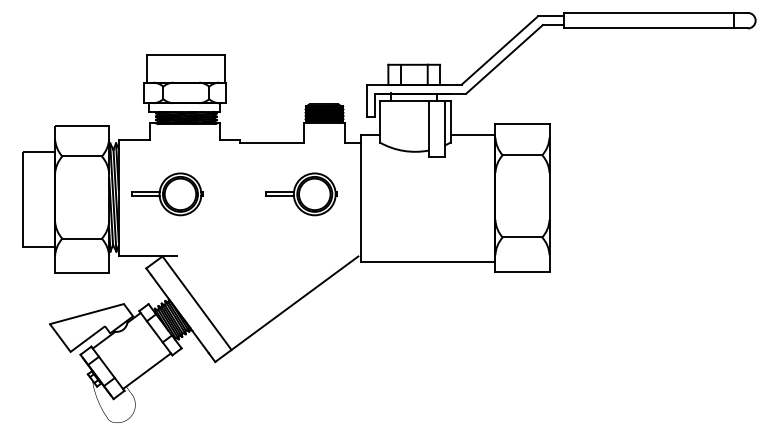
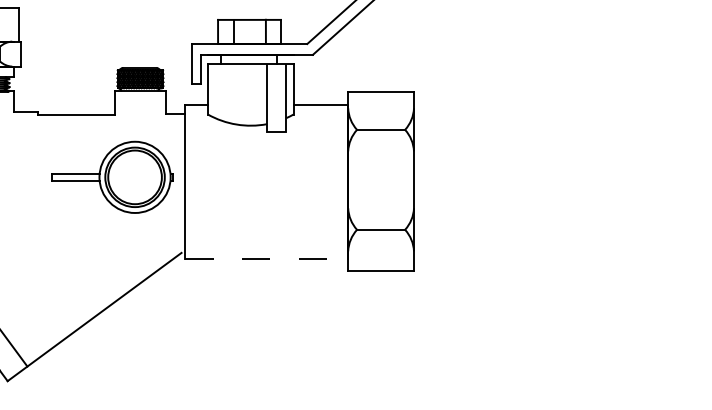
part: (301, 194) -> (112, 177), size x1.4
line: (428, 261) -> (266, 259), solid -> dashed

